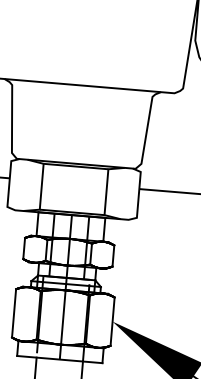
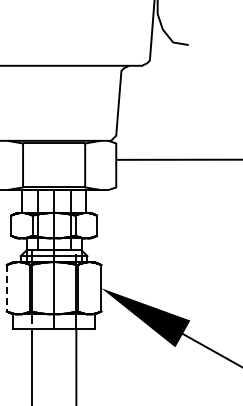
line: (13, 313) -> (6, 288), solid -> dashed

